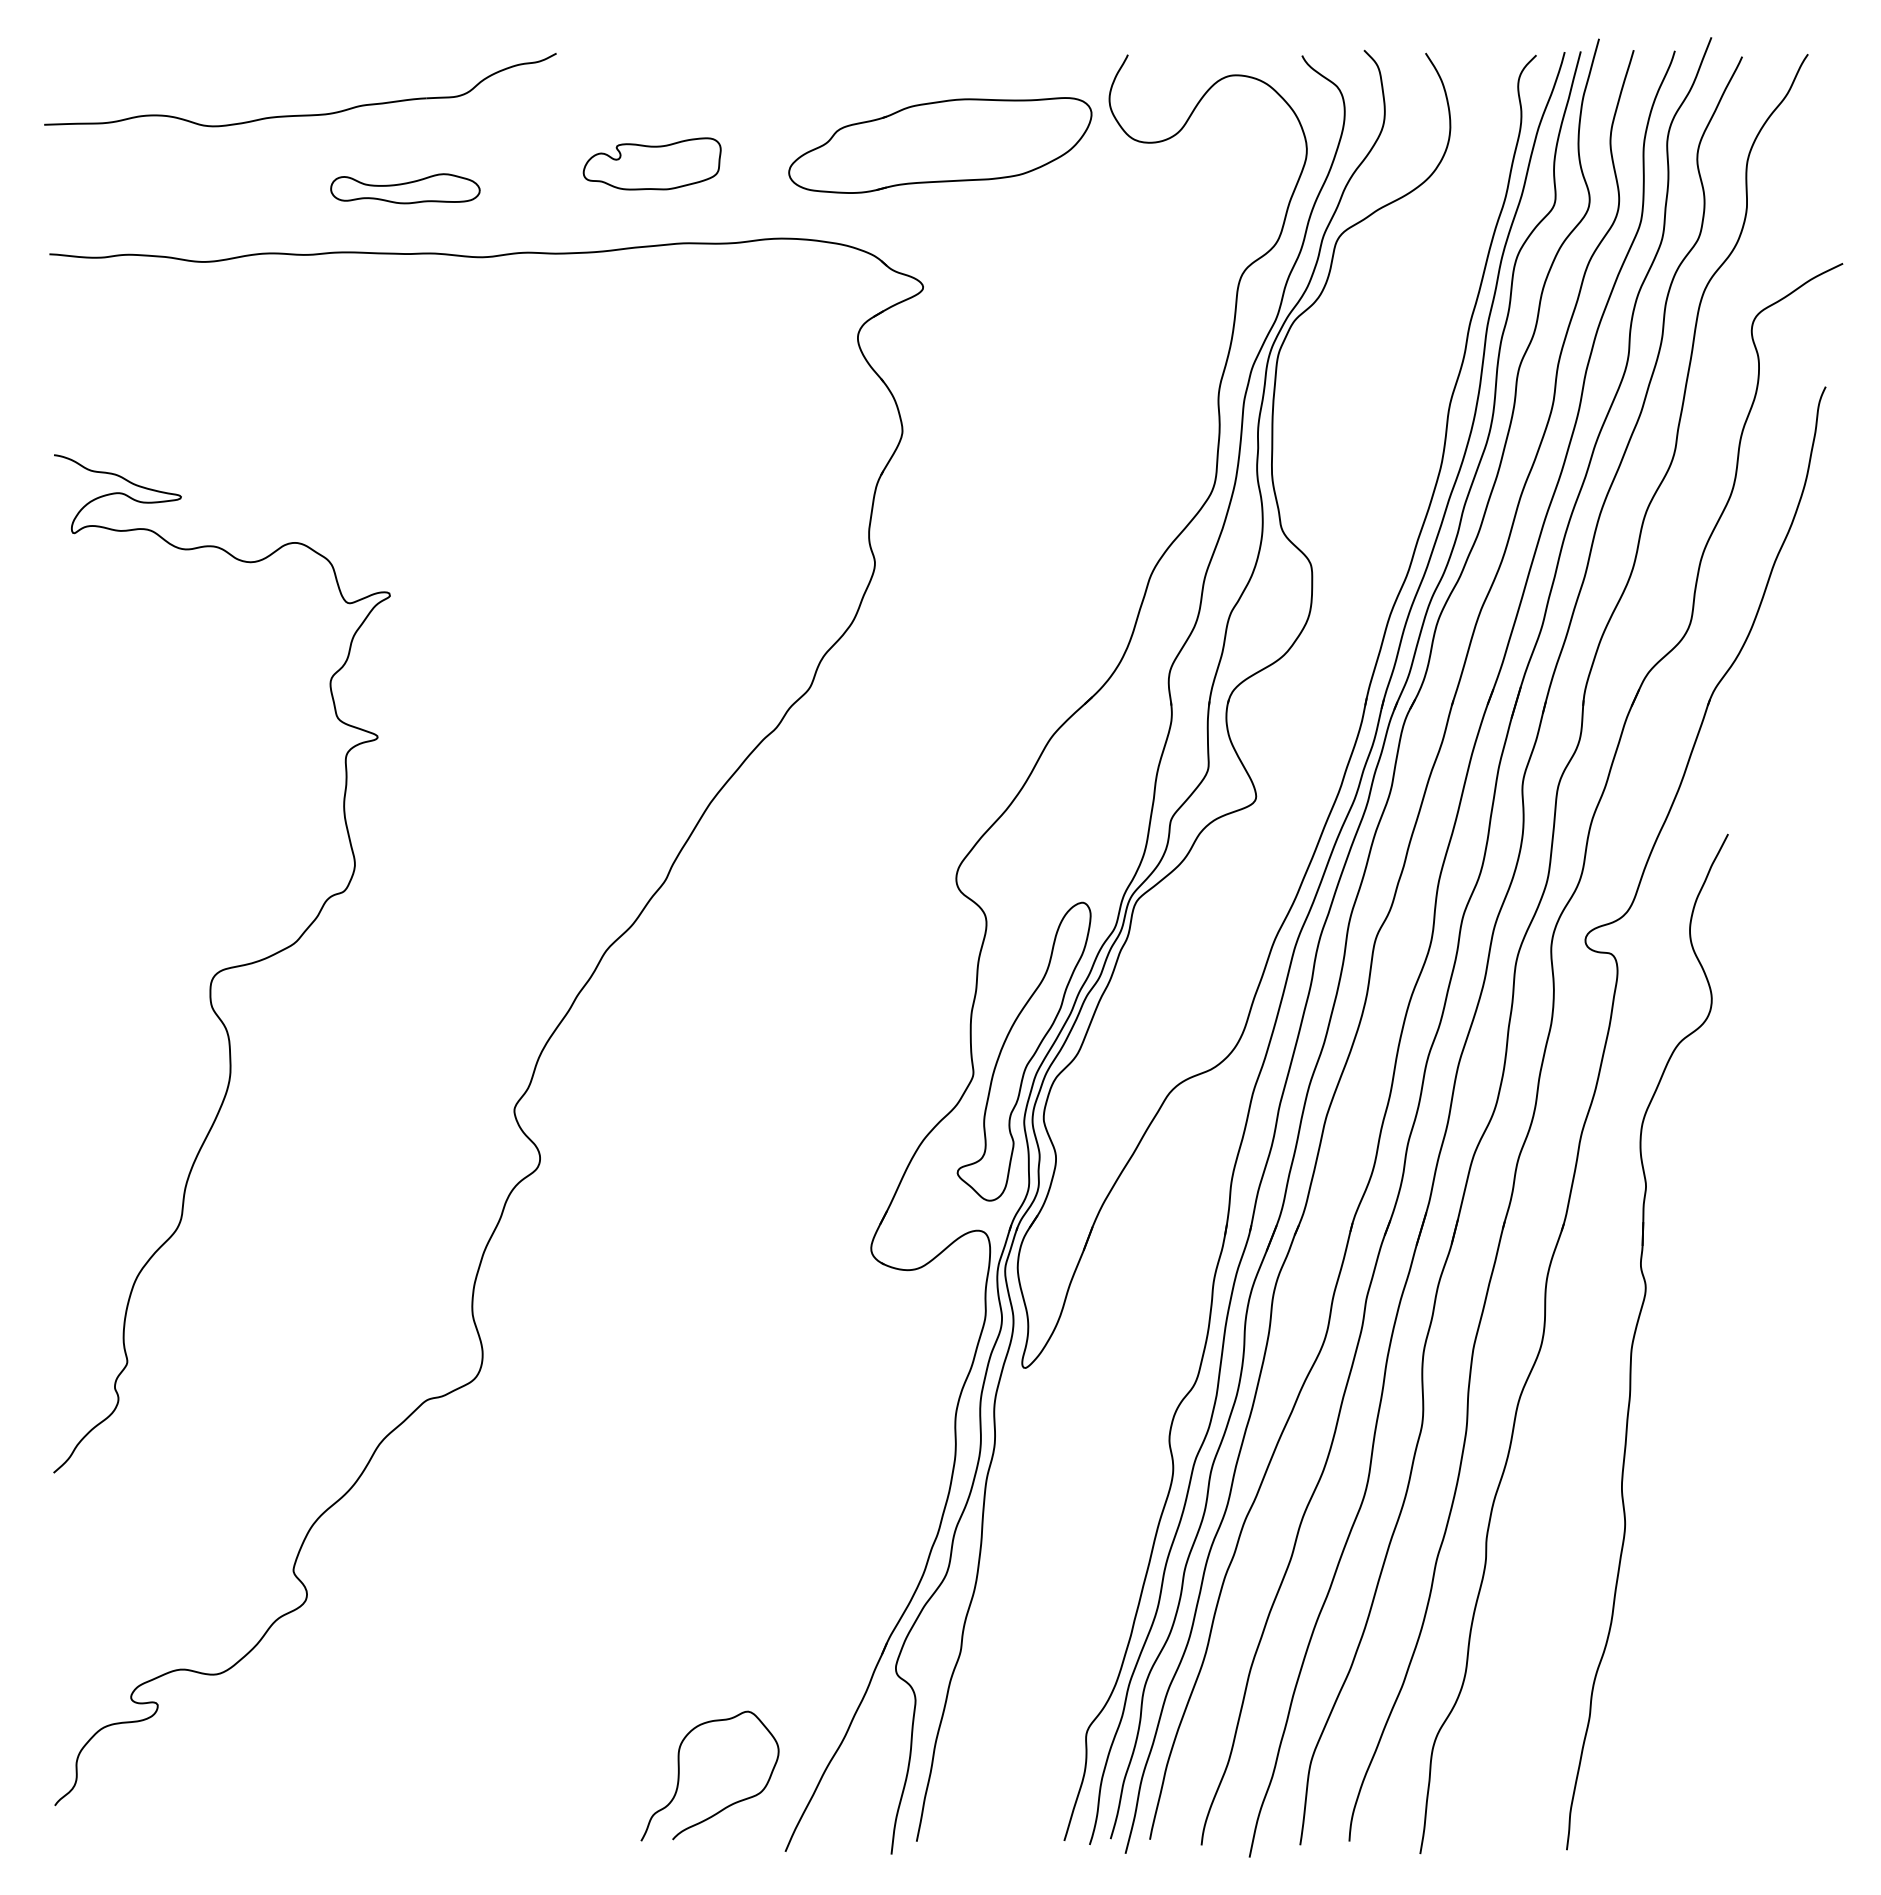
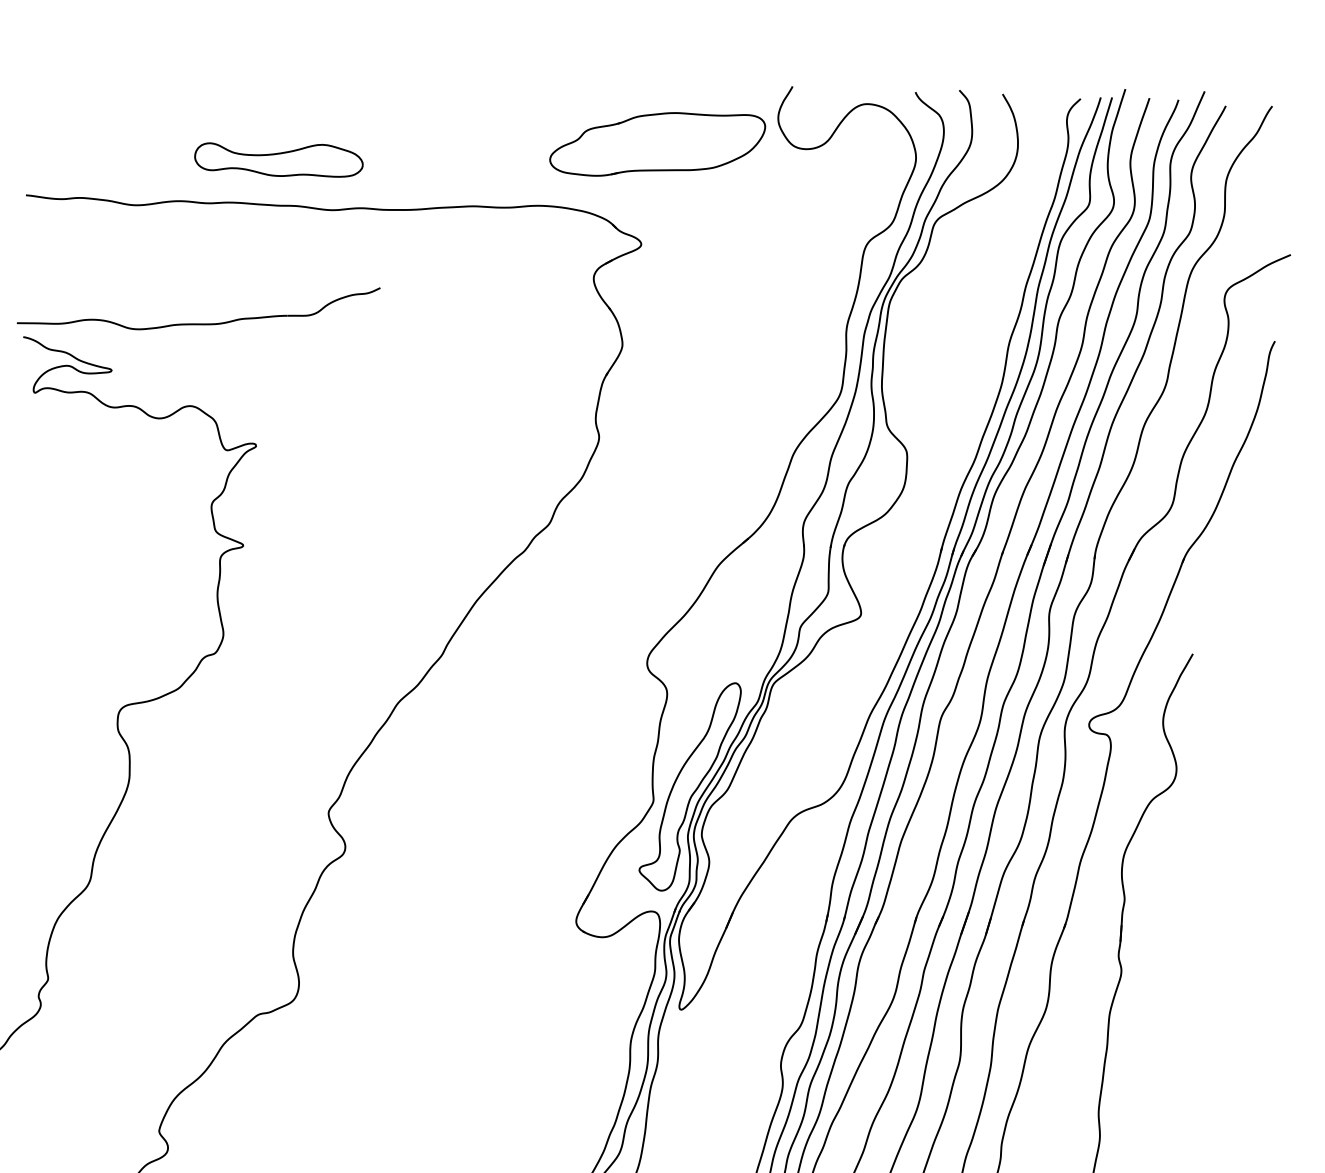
part: (300, 114) -> (198, 323), moved
part: (651, 163) -> (453, 149), removed
part: (405, 188) -> (279, 159), size x1.6

